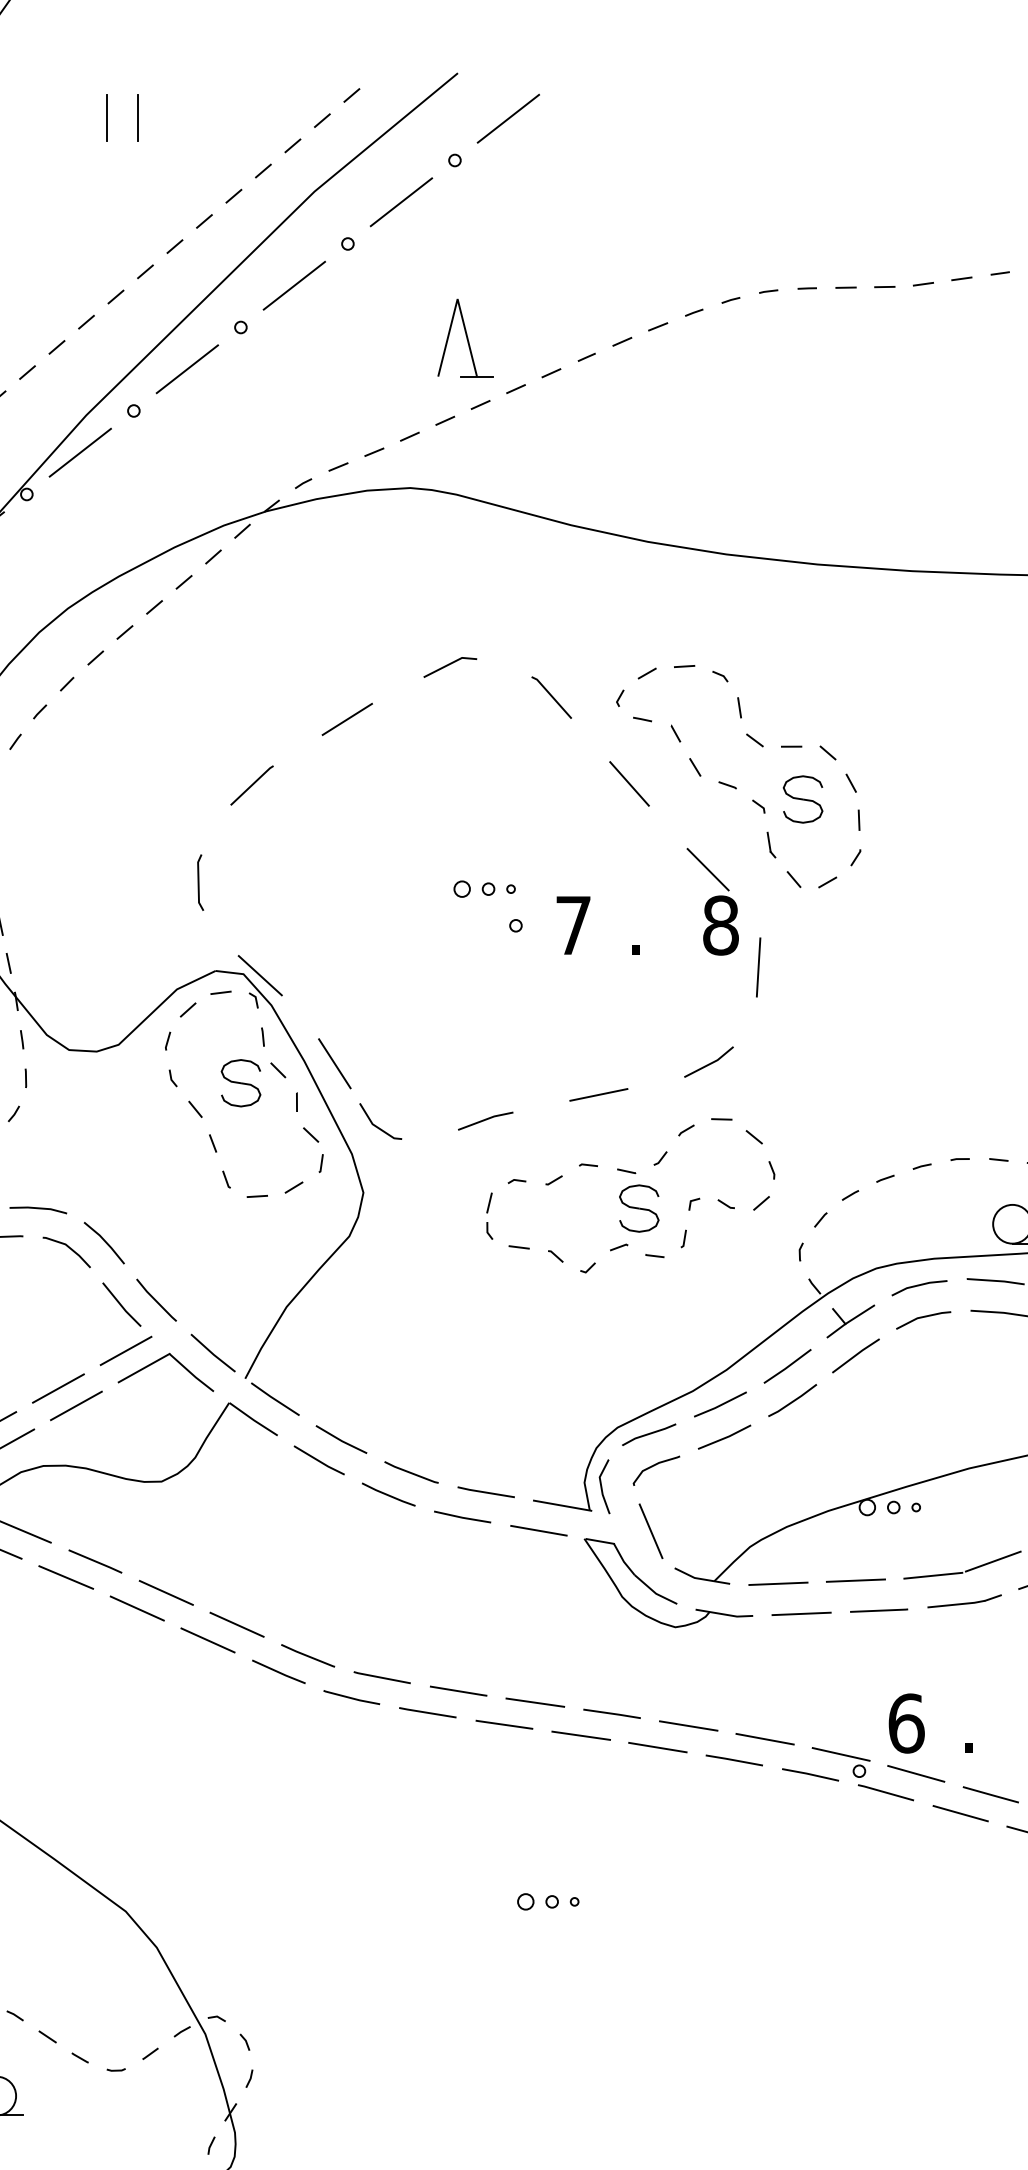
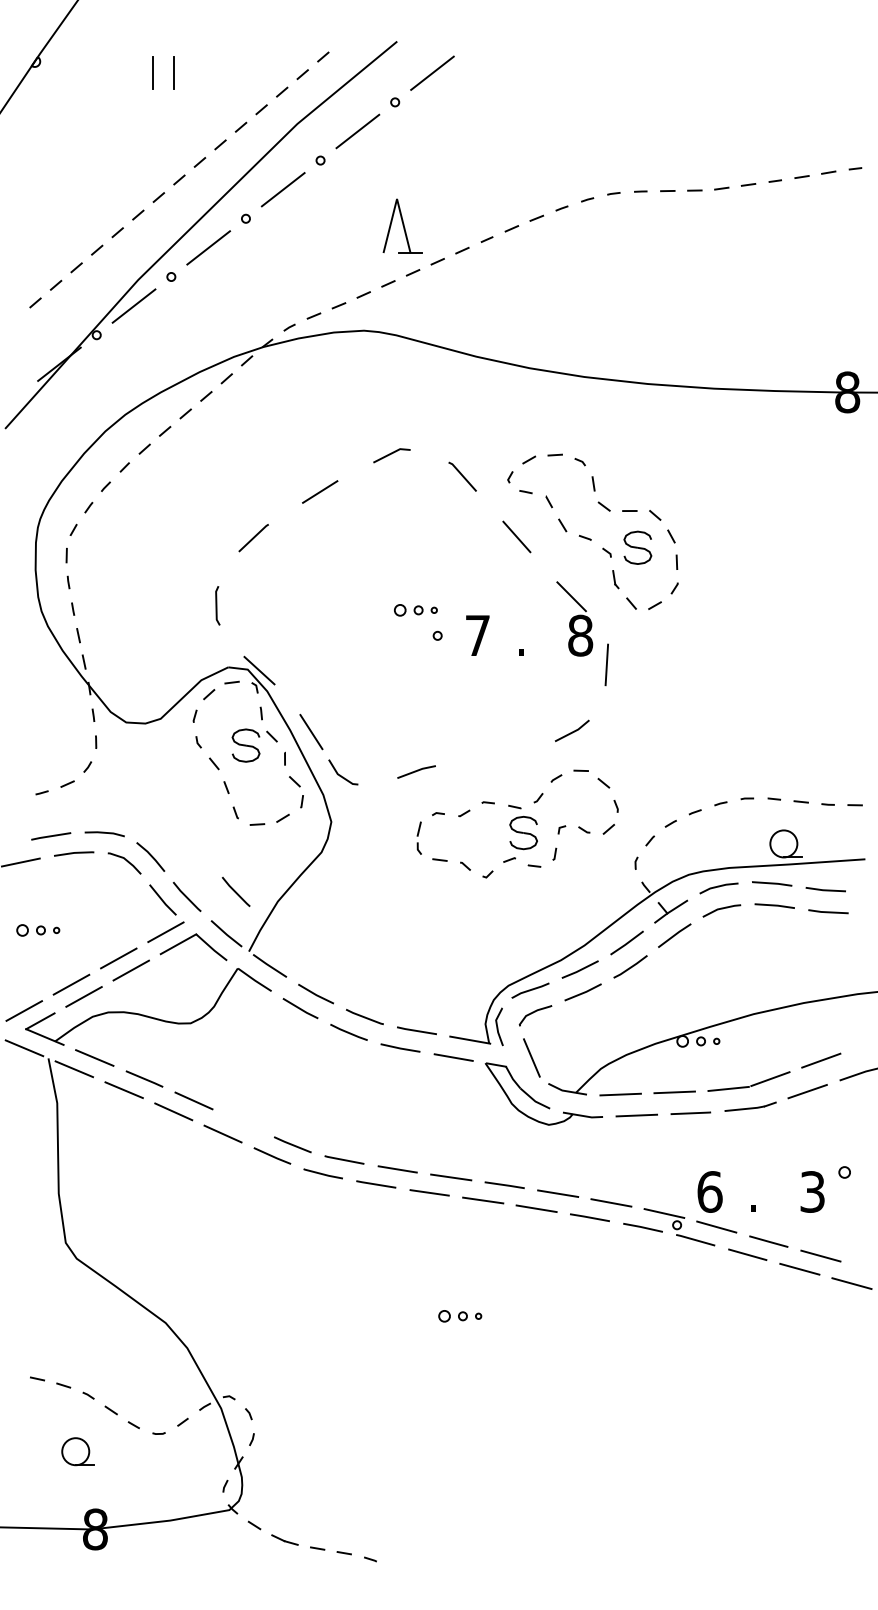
line: (598, 1094) -> (495, 753), removed
line: (225, 1292) -> (235, 891), added
line: (235, 1623) -> (242, 1122), removed

